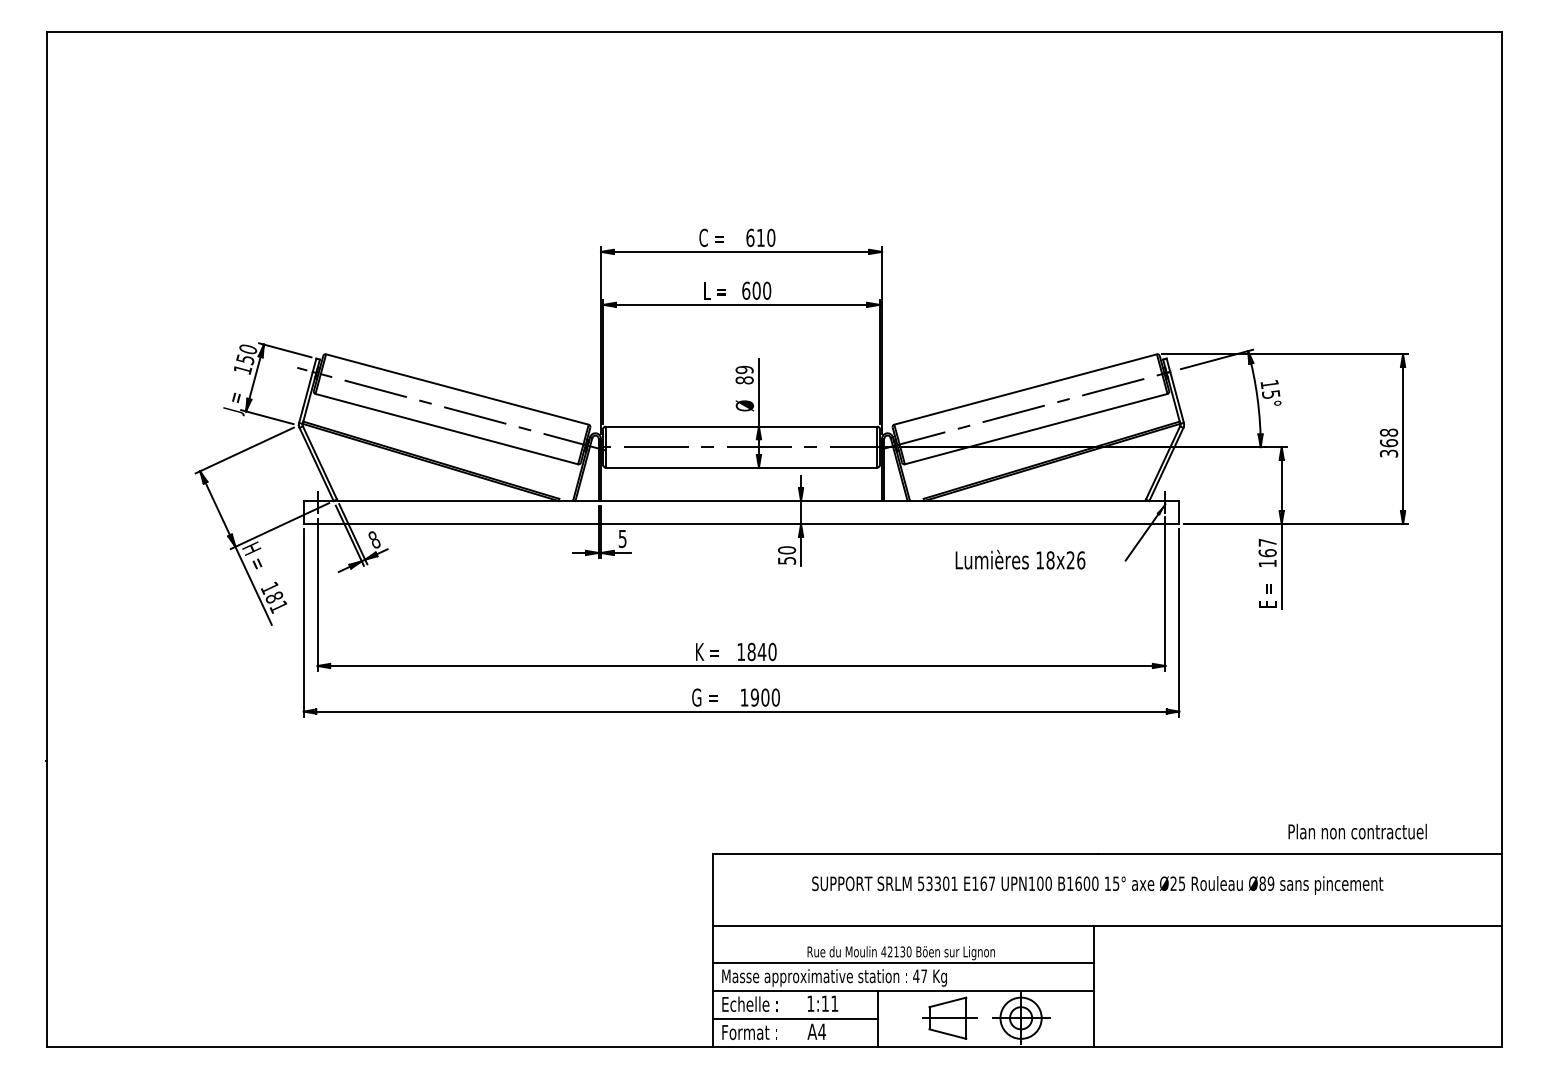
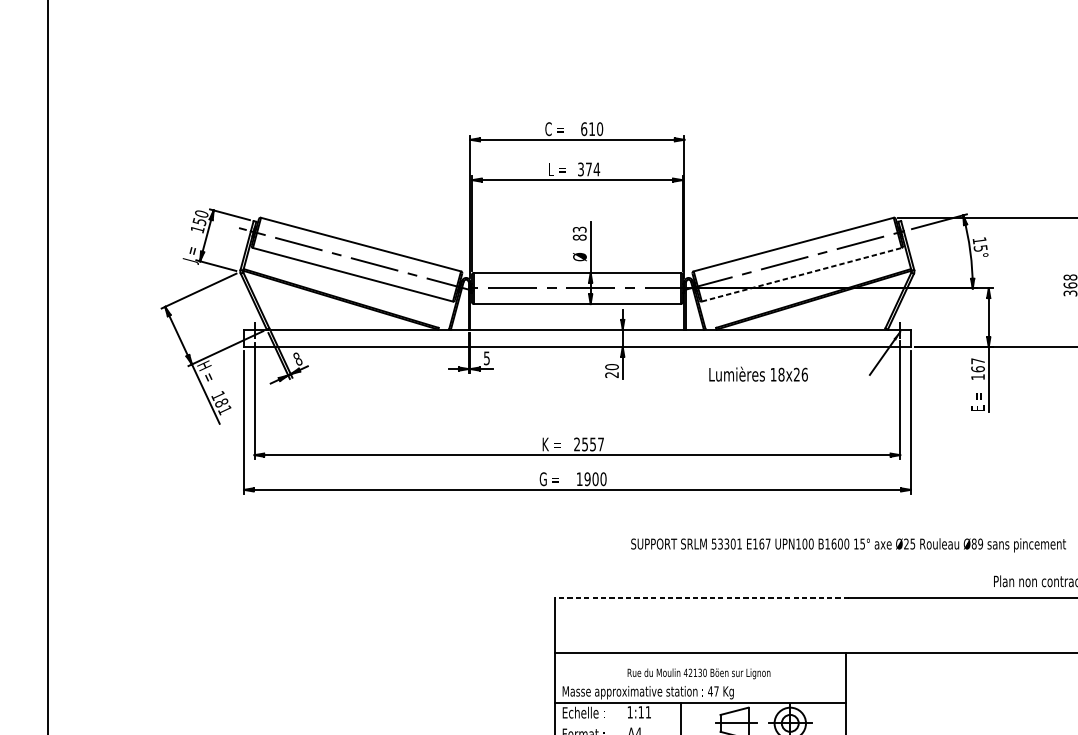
text: (756, 290) -> (588, 169), 600 -> 374
text: (744, 369) -> (579, 229), 89 -> 83
line: (1036, 429) -> (802, 275), solid -> dashed
text: (1020, 559) -> (758, 374), moved
text: (786, 560) -> (611, 374), 50 -> 20
text: (756, 651) -> (588, 444), 1840 -> 2557
line: (905, 854) -> (702, 598), solid -> dashed
text: (1097, 885) -> (848, 545), moved
line: (903, 963) -> (700, 681), removed
line: (795, 1018) -> (618, 723), removed

